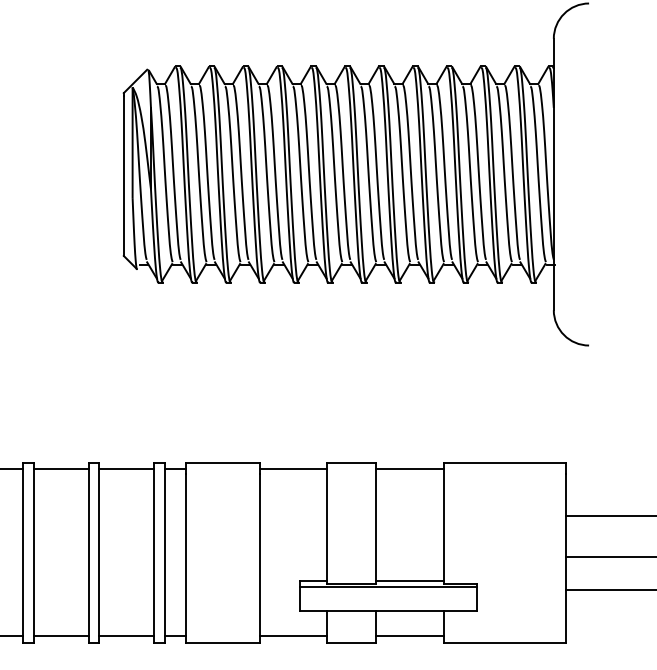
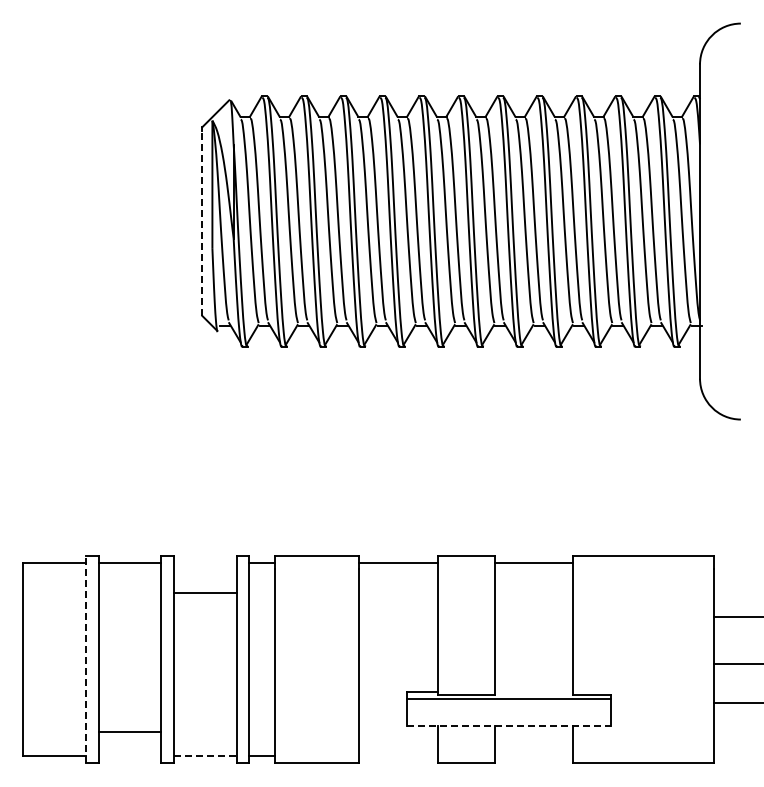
line: (124, 176) -> (202, 223), solid -> dashed
line: (125, 469) -> (204, 593), moved
line: (22, 552) -> (85, 659), solid -> dashed
line: (409, 580) -> (533, 691), removed
line: (389, 610) -> (509, 726), solid -> dashed
line: (60, 636) -> (129, 732), moved
line: (126, 636) -> (205, 756), solid -> dashed
line: (293, 636) -> (398, 756), removed
line: (409, 636) -> (533, 756), removed

